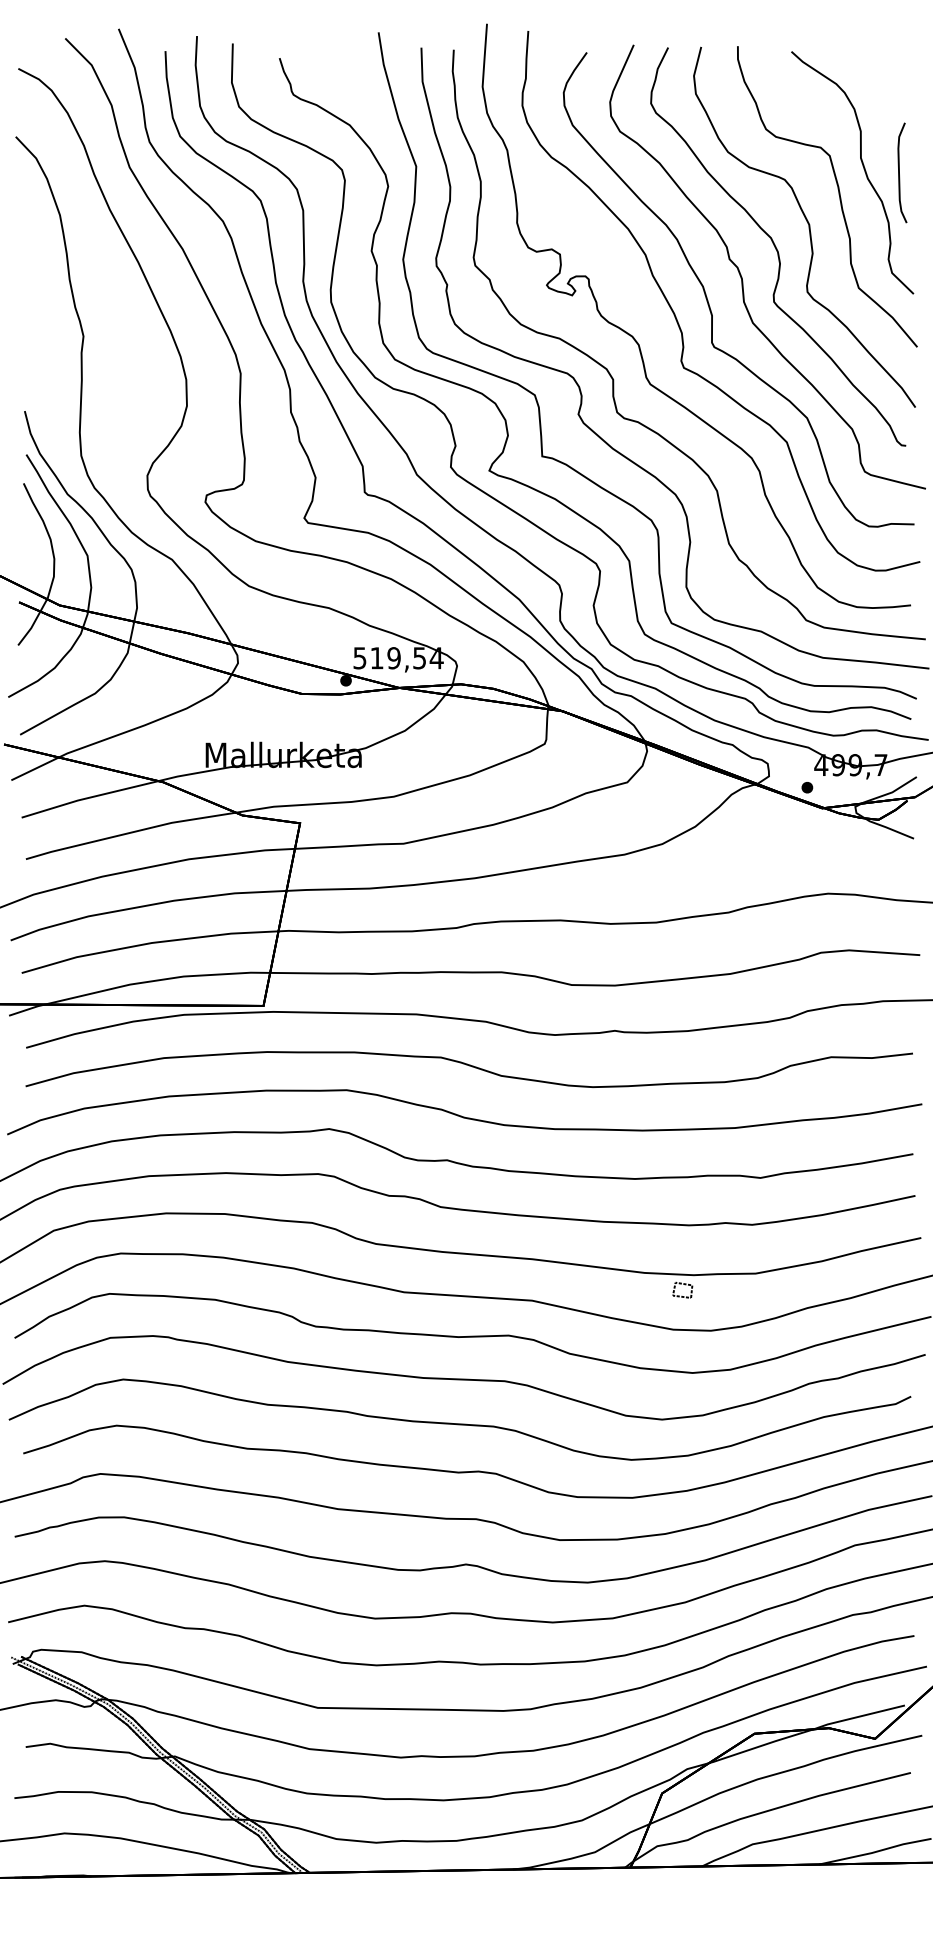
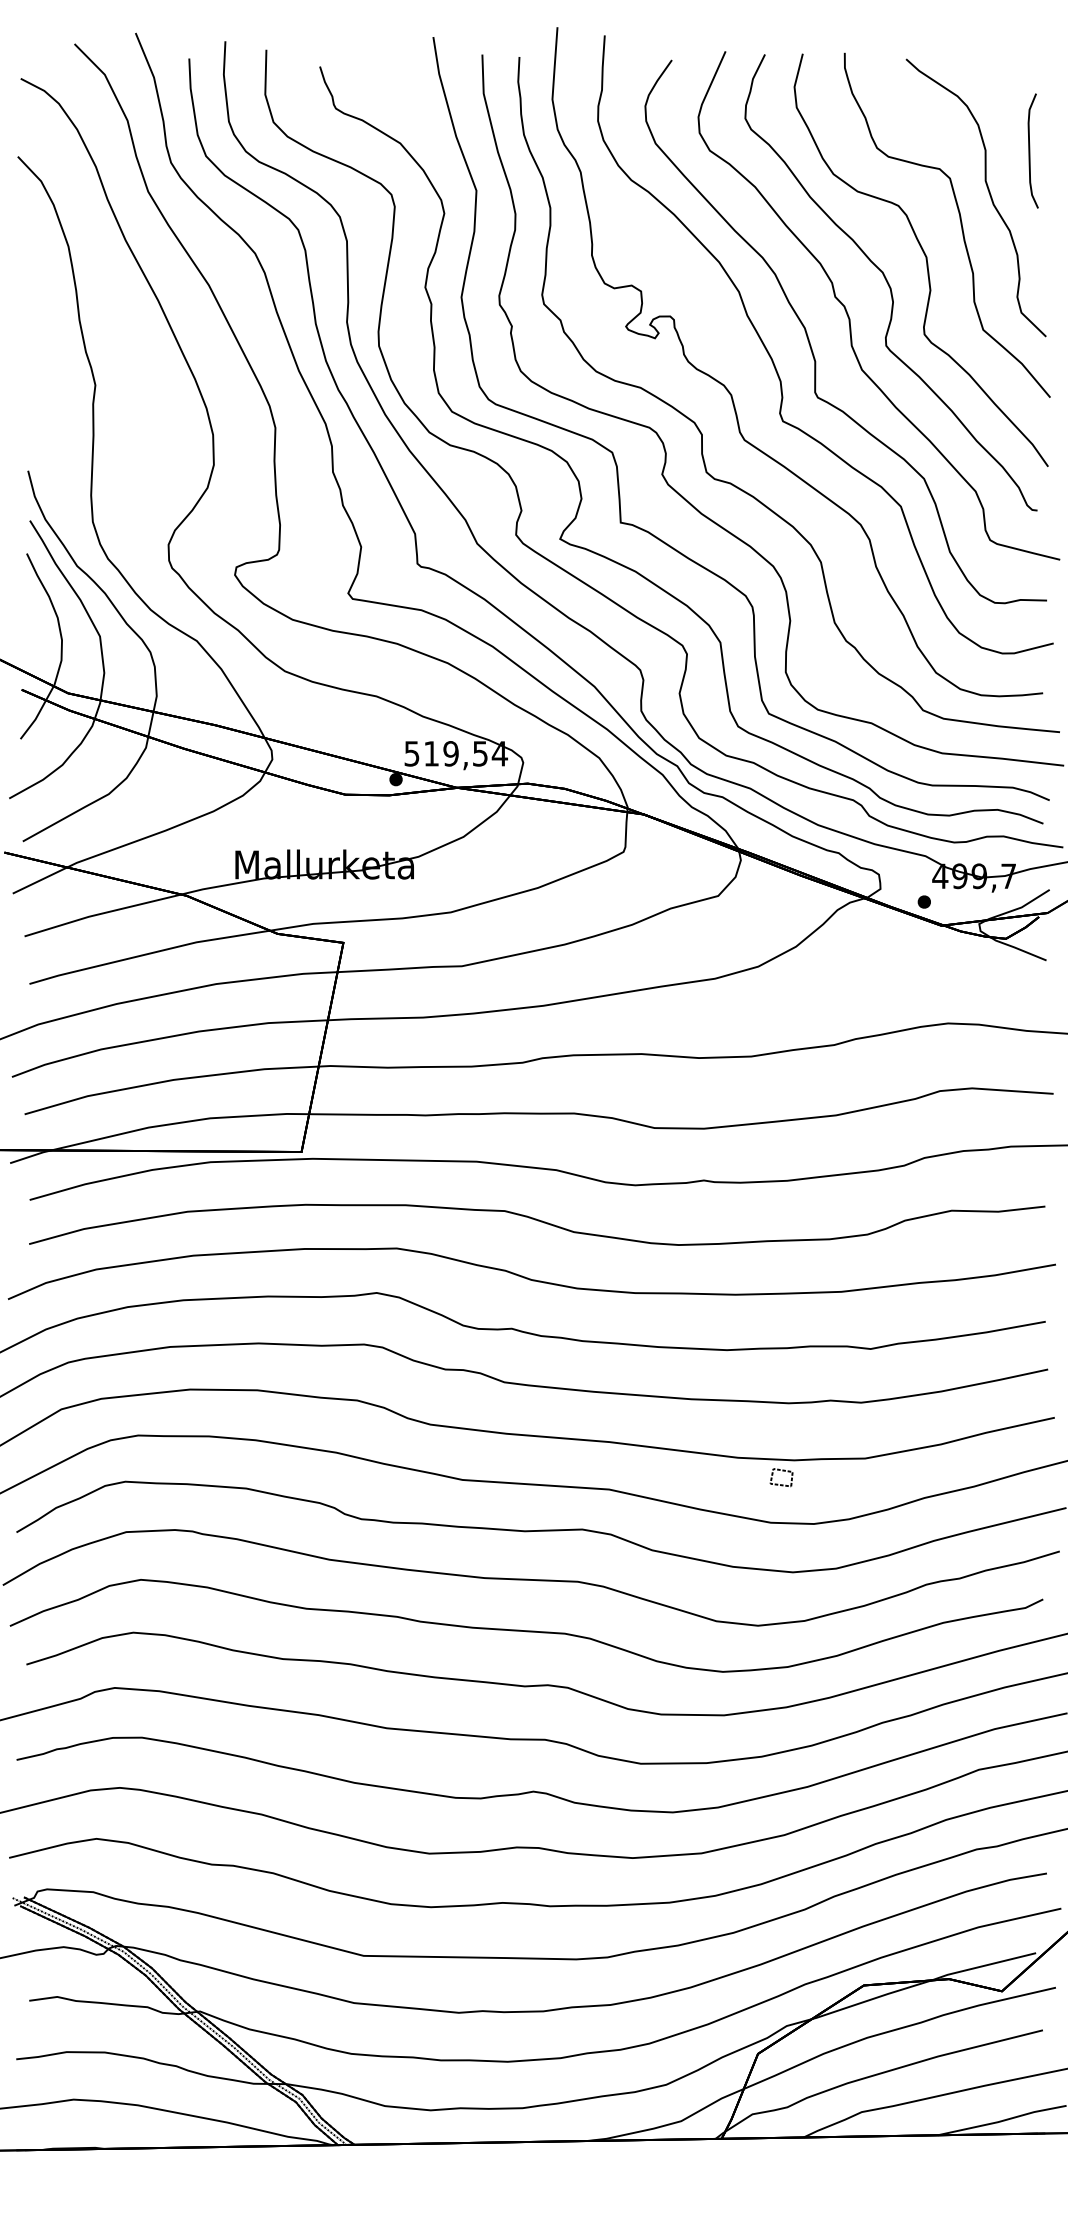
curve: (900, 172) -> (1030, 150), moved

